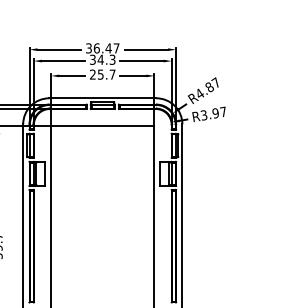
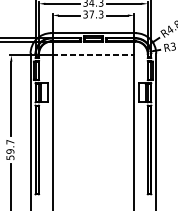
text: (102, 74) -> (93, 14), 25.7 -> 37.3
line: (102, 126) -> (93, 55), solid -> dashed

